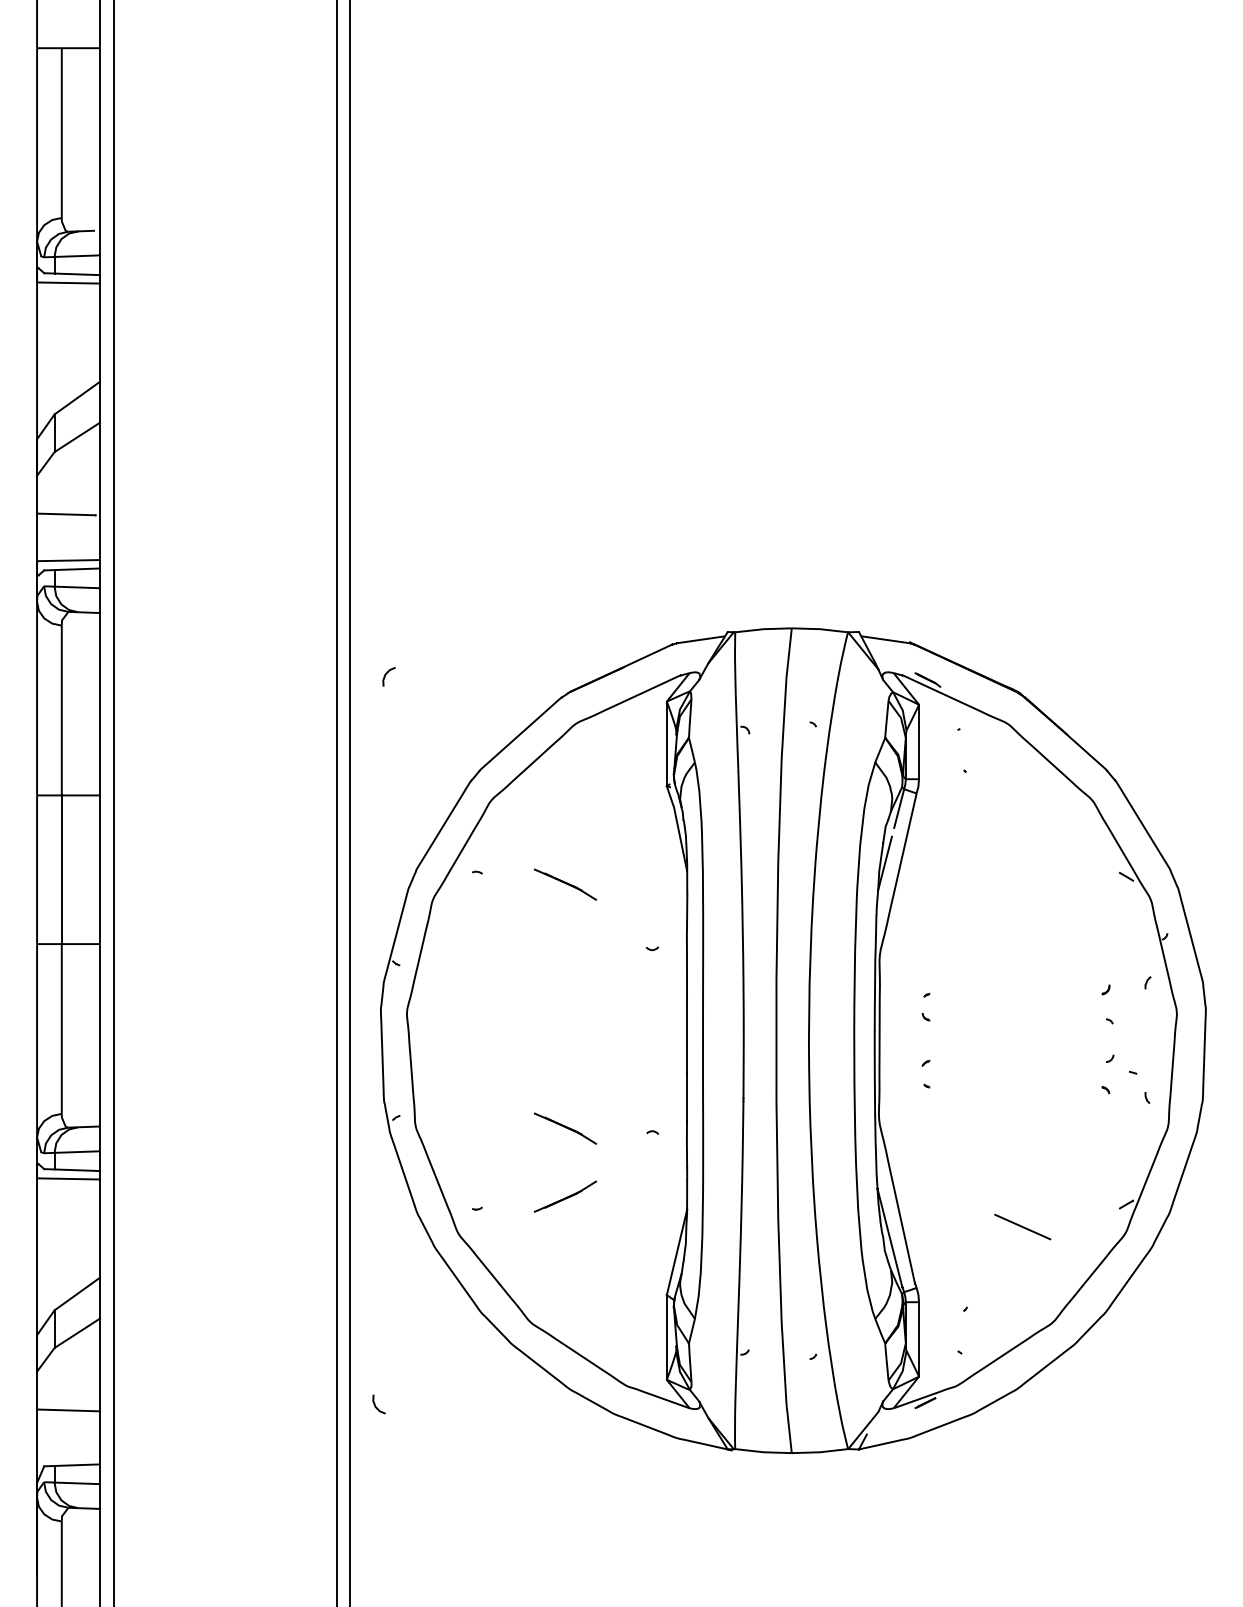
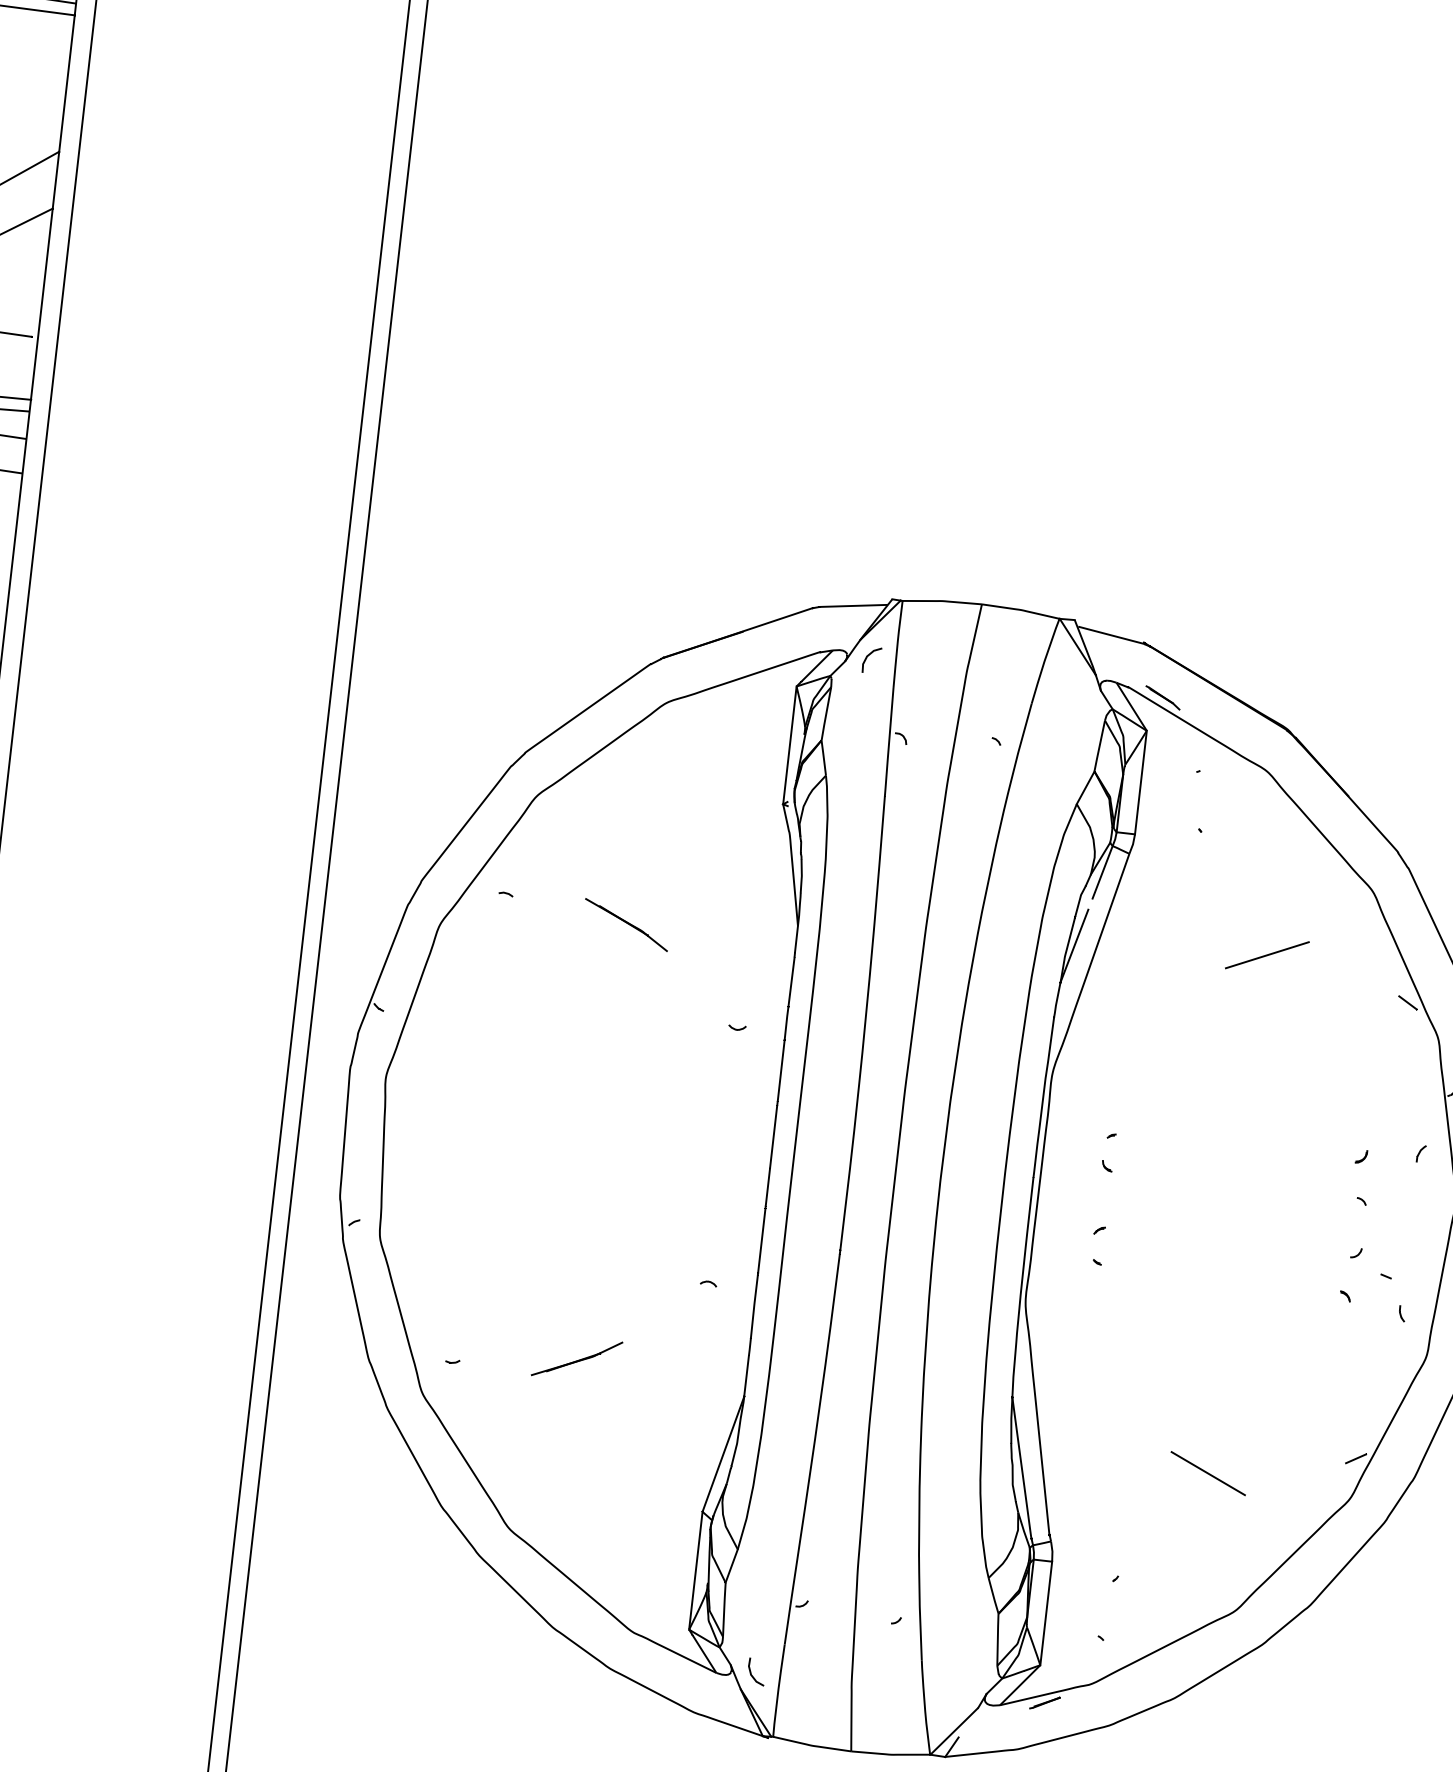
curve: (386, 675) -> (868, 657), moved
line: (1022, 853) -> (1267, 954), added
part: (565, 1128) -> (587, 1264), removed
curve: (376, 1406) -> (752, 1674), moved

